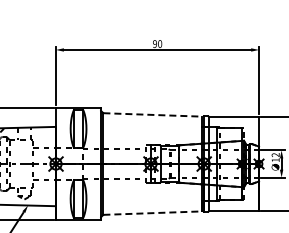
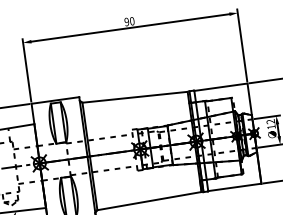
line: (152, 114) -> (134, 96), dashed -> solid
line: (152, 213) -> (149, 201), dashed -> solid

